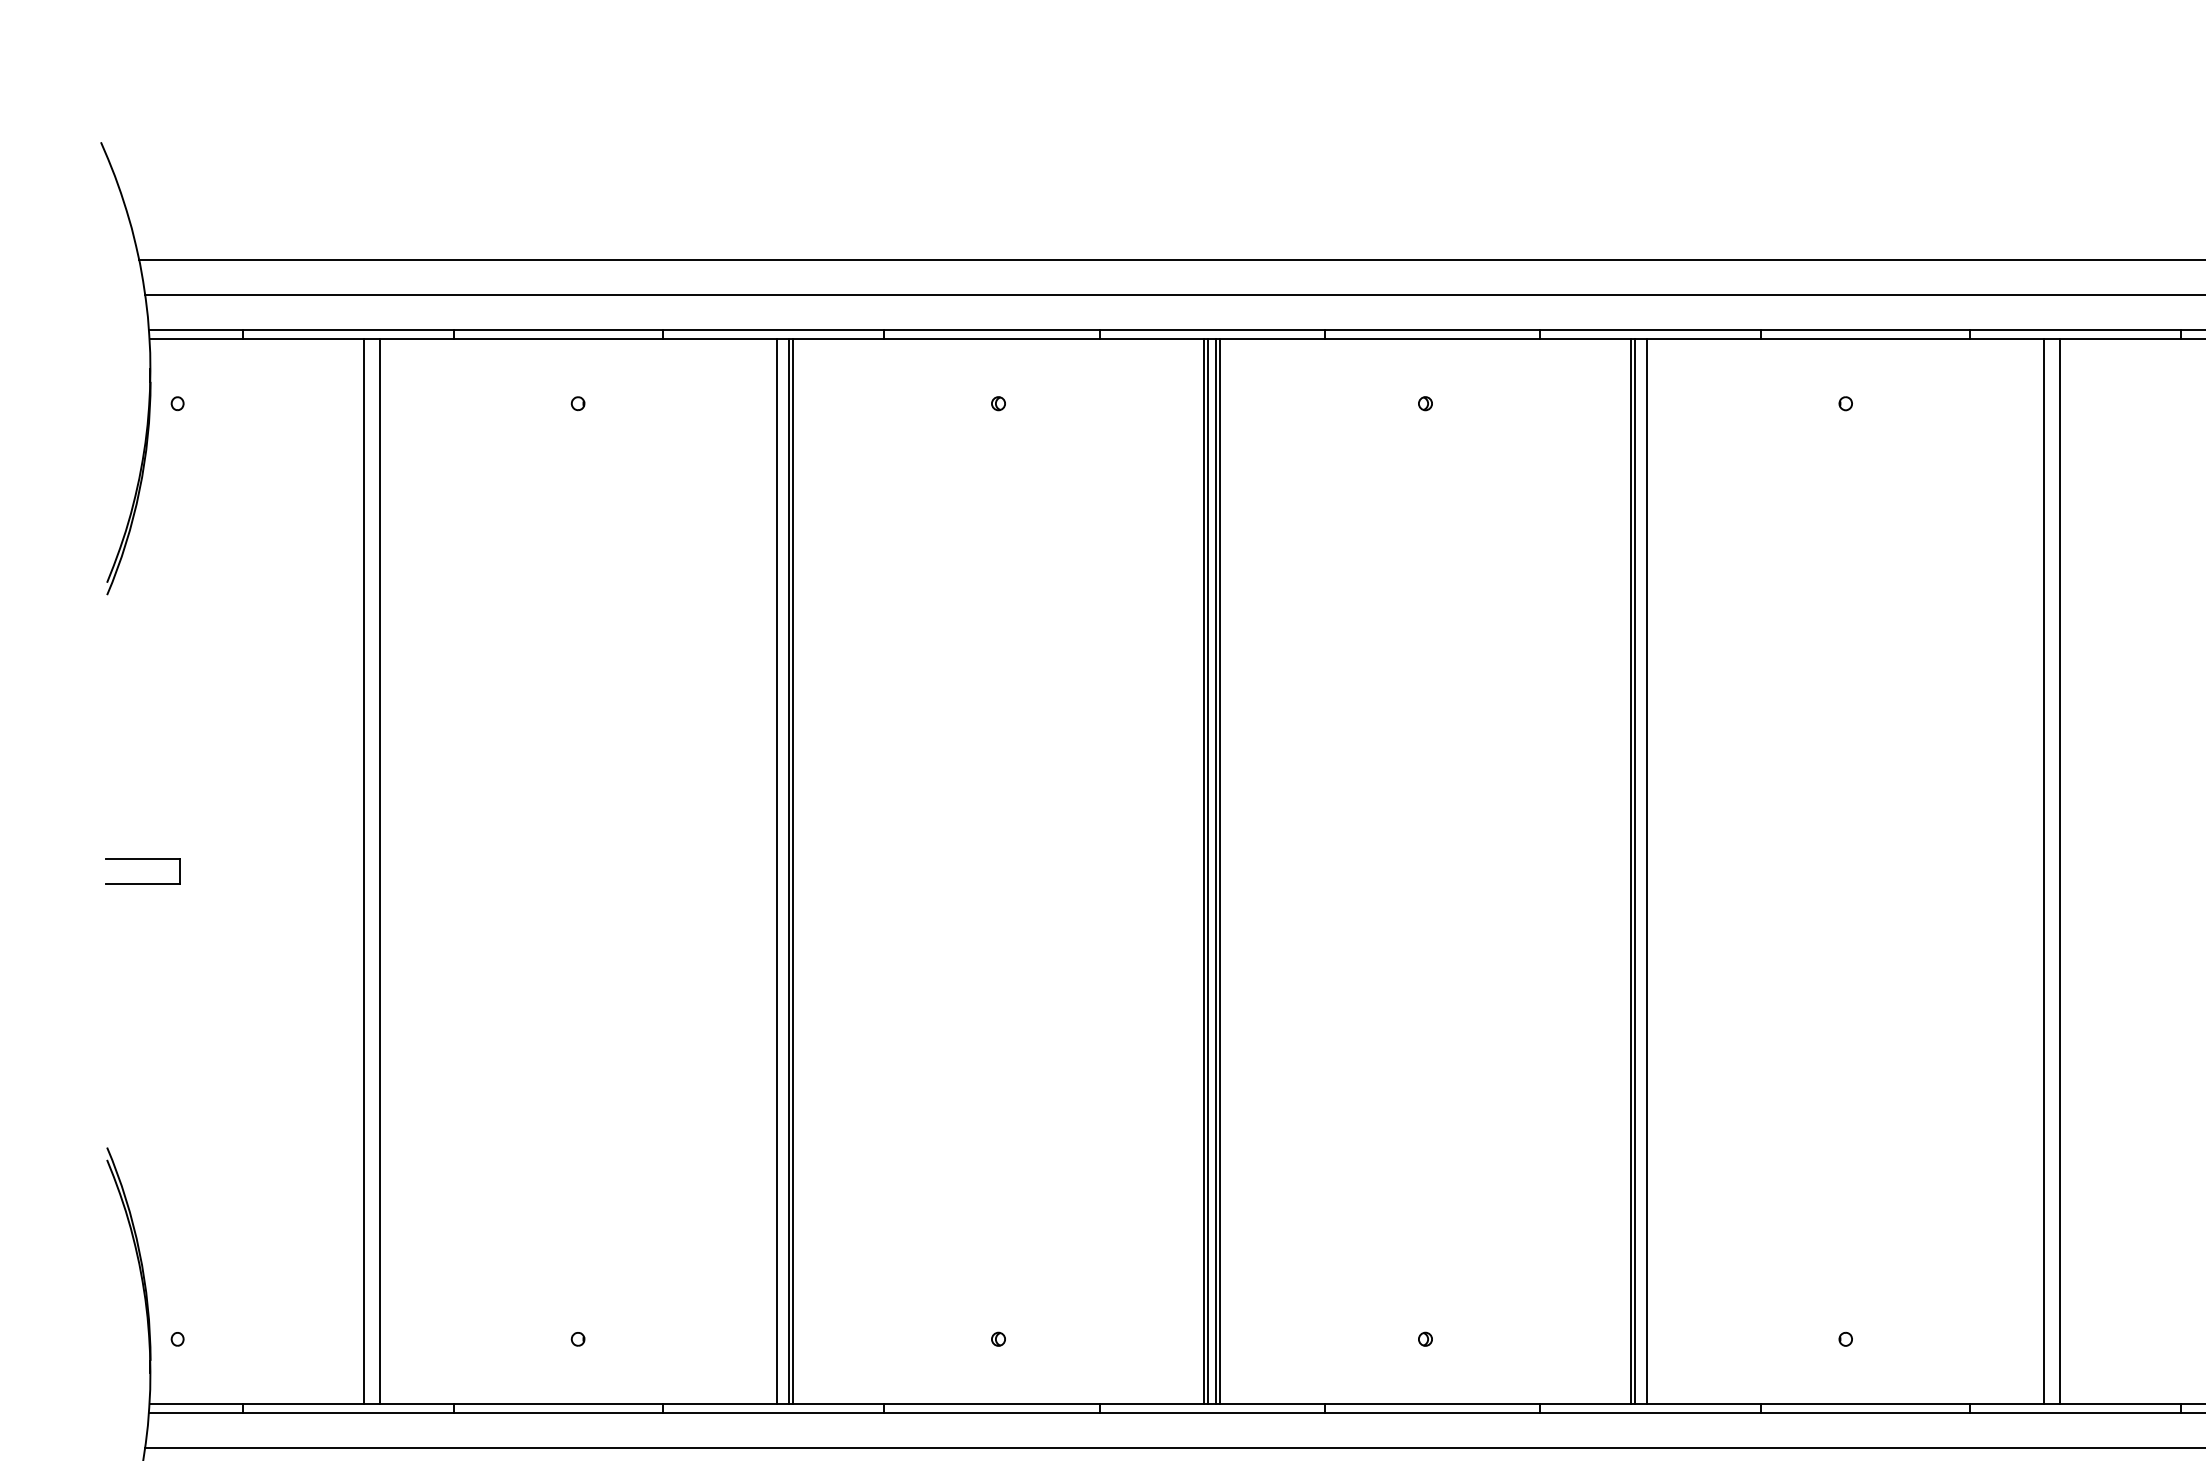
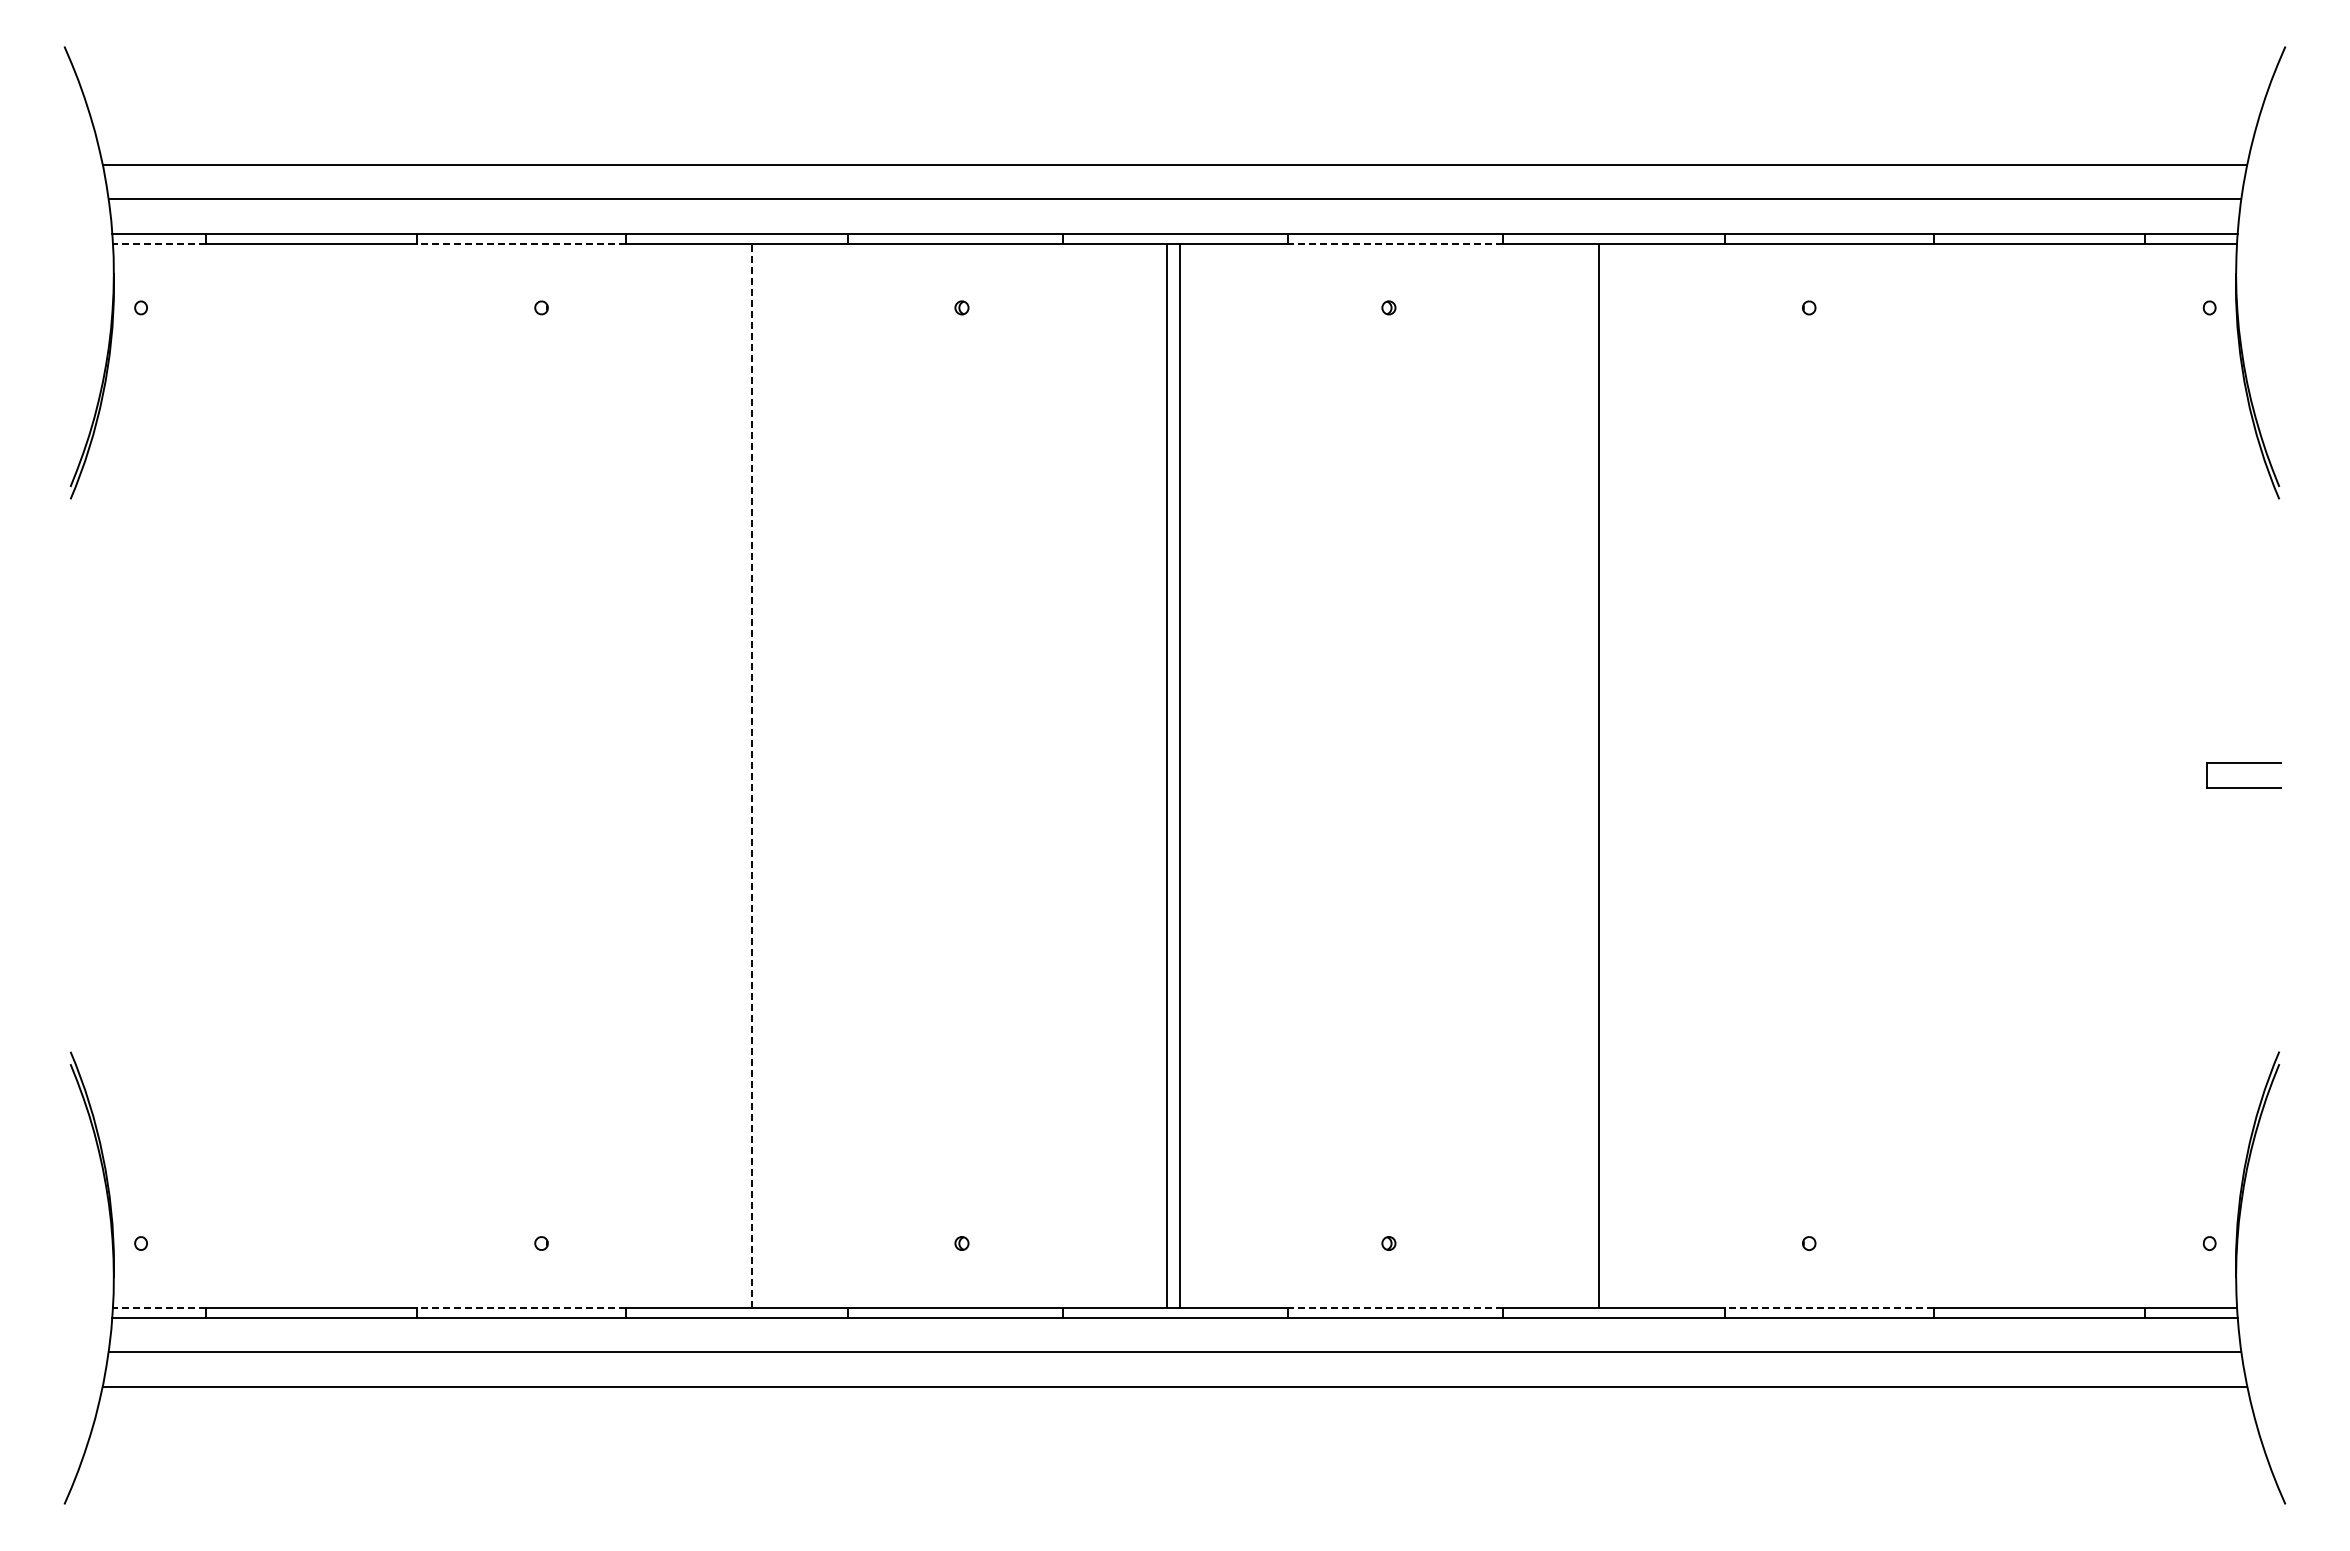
line: (196, 339) -> (159, 243), solid -> dashed
line: (558, 339) -> (521, 243), solid -> dashed
line: (1432, 339) -> (1395, 243), solid -> dashed
part: (142, 859) -> (105, 763), removed
line: (364, 871) -> (327, 775), removed
line: (379, 871) -> (342, 775), removed
line: (777, 871) -> (740, 775), removed
line: (788, 871) -> (751, 775), solid -> dashed
line: (793, 871) -> (756, 775), removed
line: (1208, 871) -> (1171, 775), removed
line: (1220, 871) -> (1183, 775), removed
line: (1631, 871) -> (1594, 775), removed
line: (1647, 871) -> (1610, 775), removed
line: (2044, 871) -> (2007, 775), removed
line: (2060, 871) -> (2023, 775), removed
line: (196, 1403) -> (159, 1307), solid -> dashed
line: (558, 1403) -> (521, 1307), solid -> dashed
line: (1432, 1403) -> (1395, 1307), solid -> dashed
line: (1865, 1403) -> (1828, 1307), solid -> dashed

